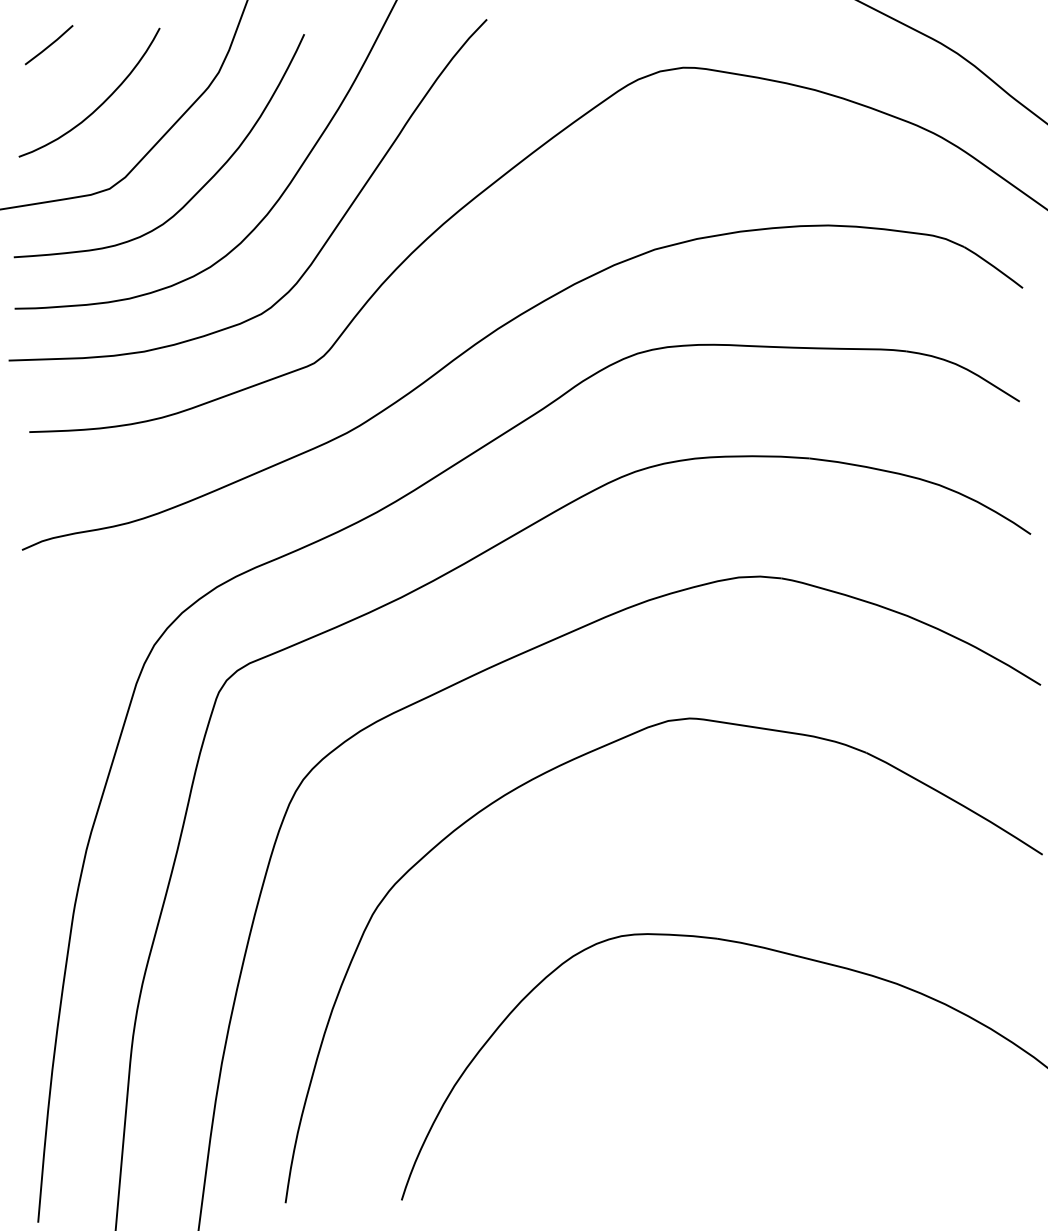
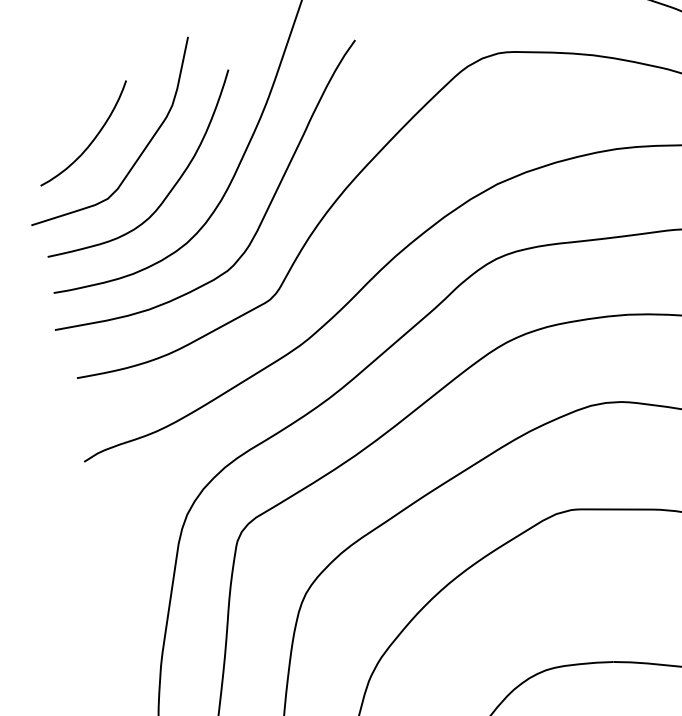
line: (49, 45) -> (50, 104), removed

